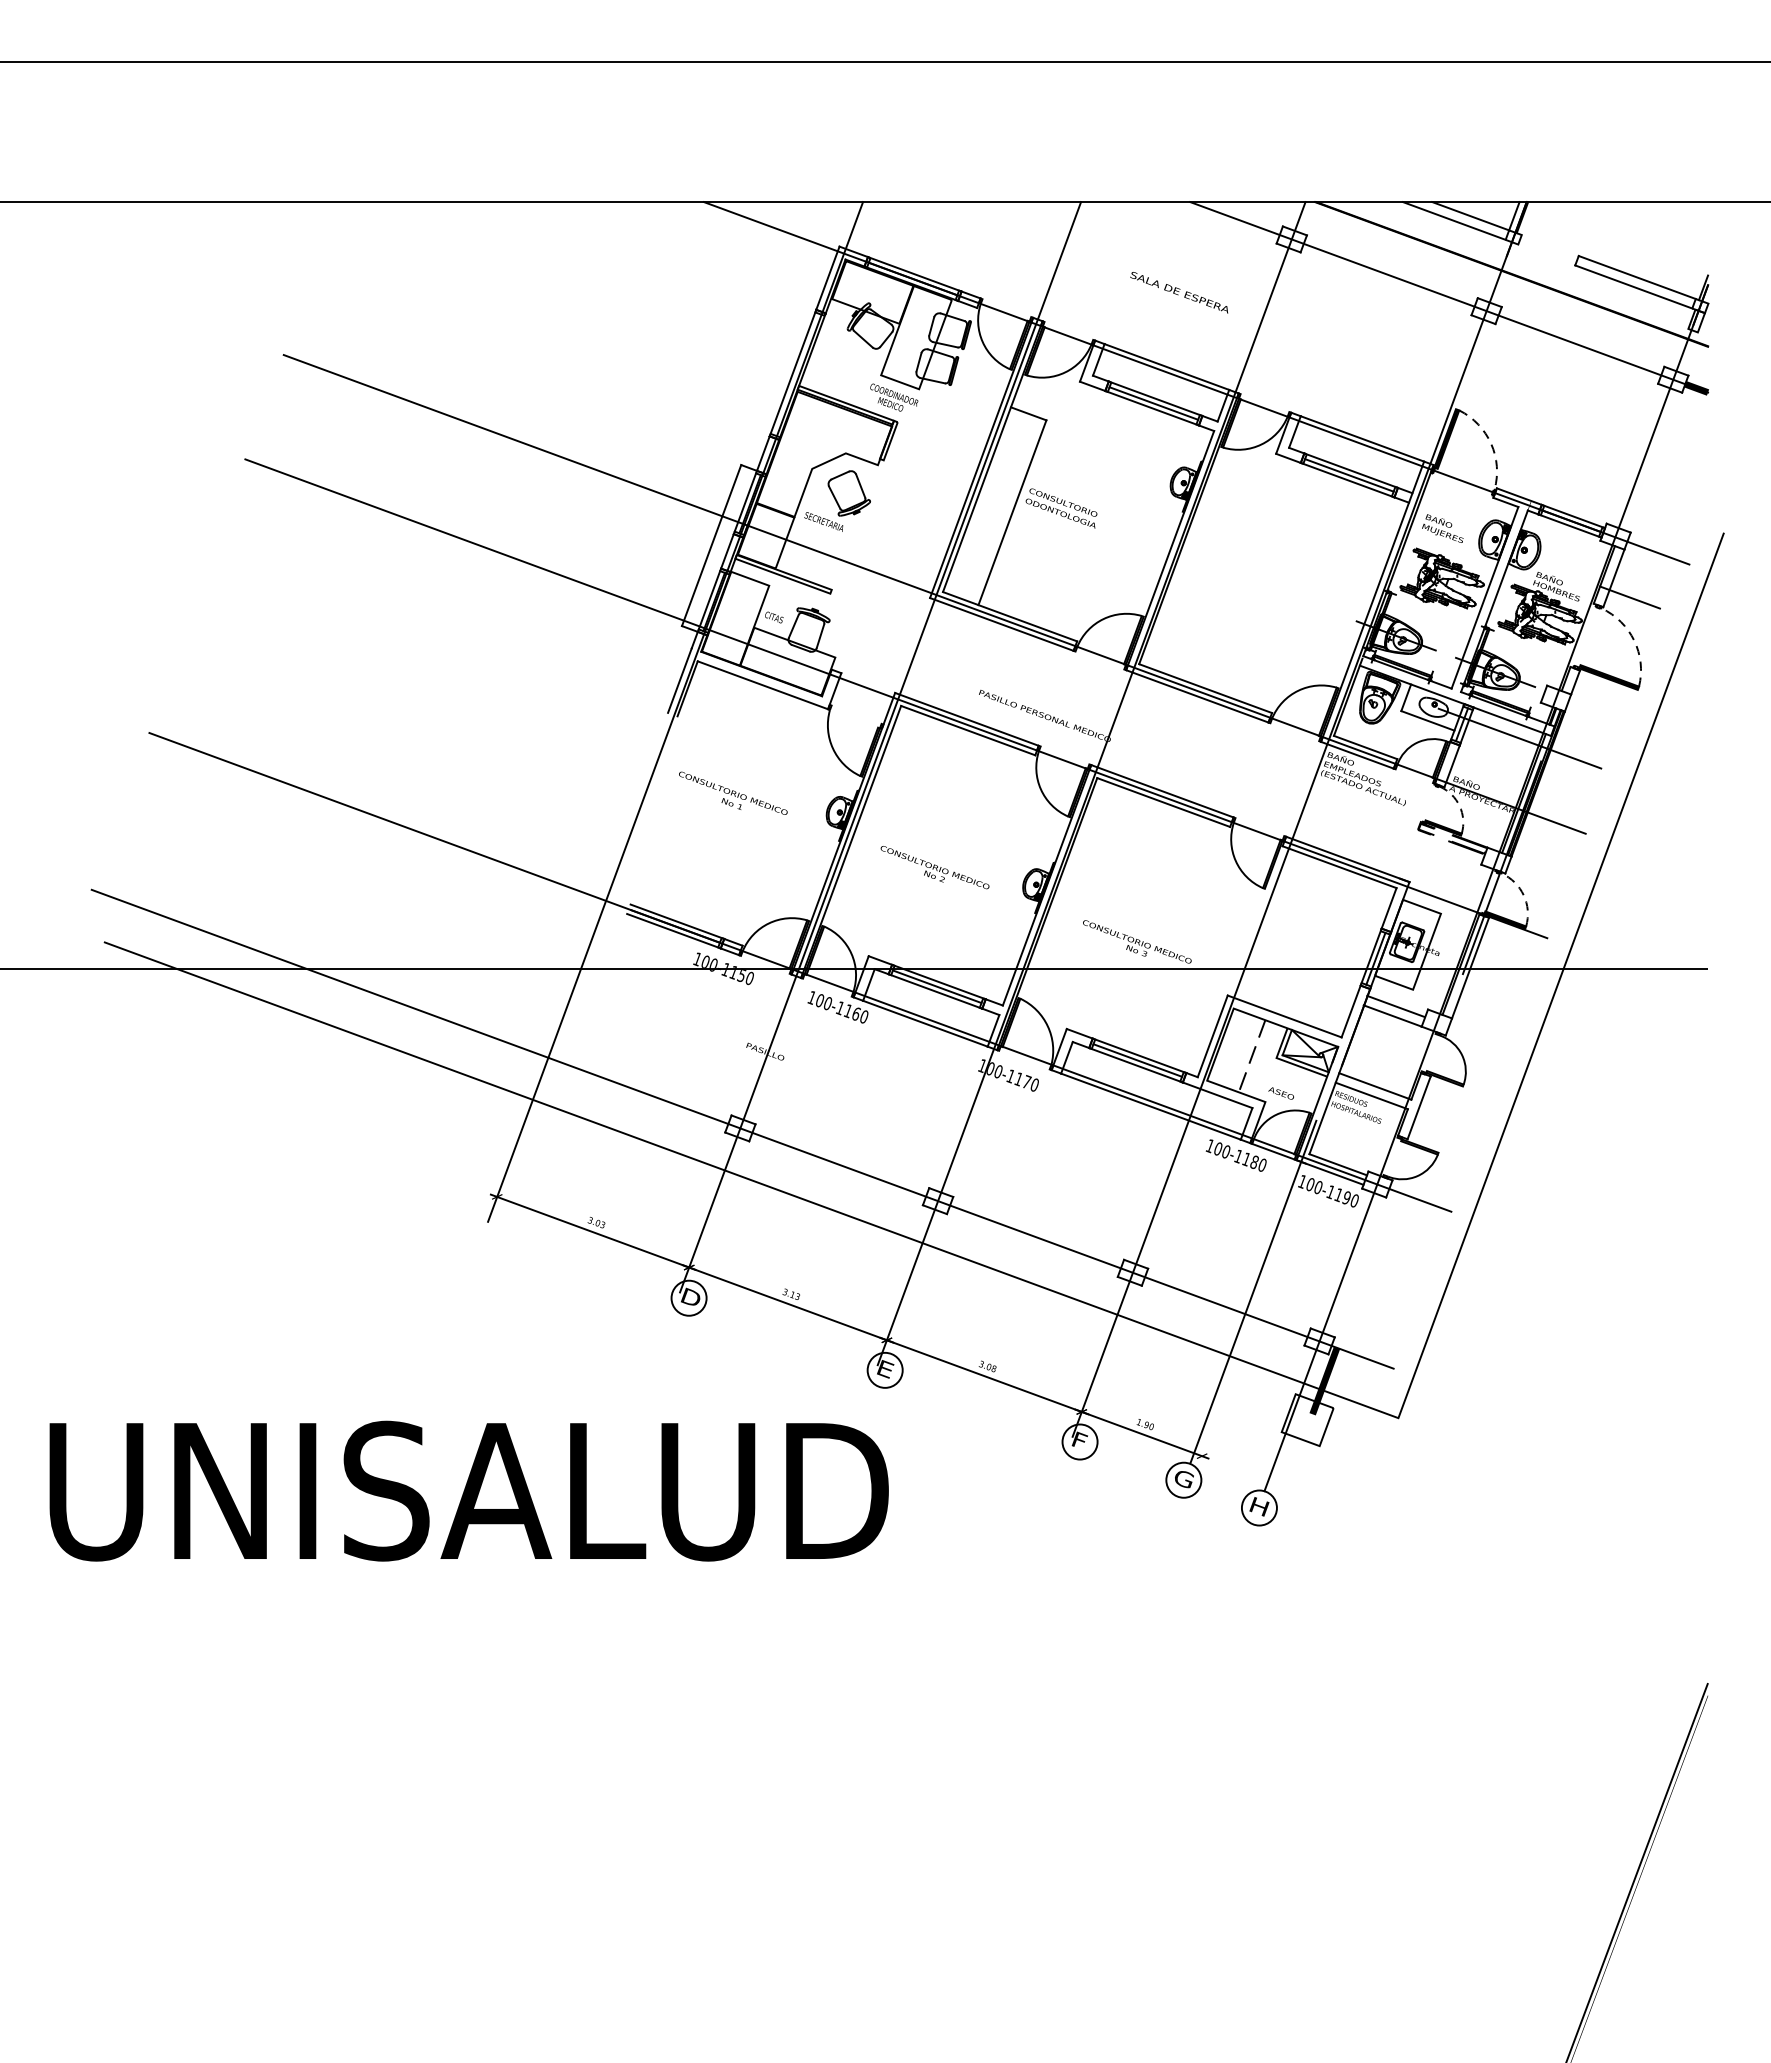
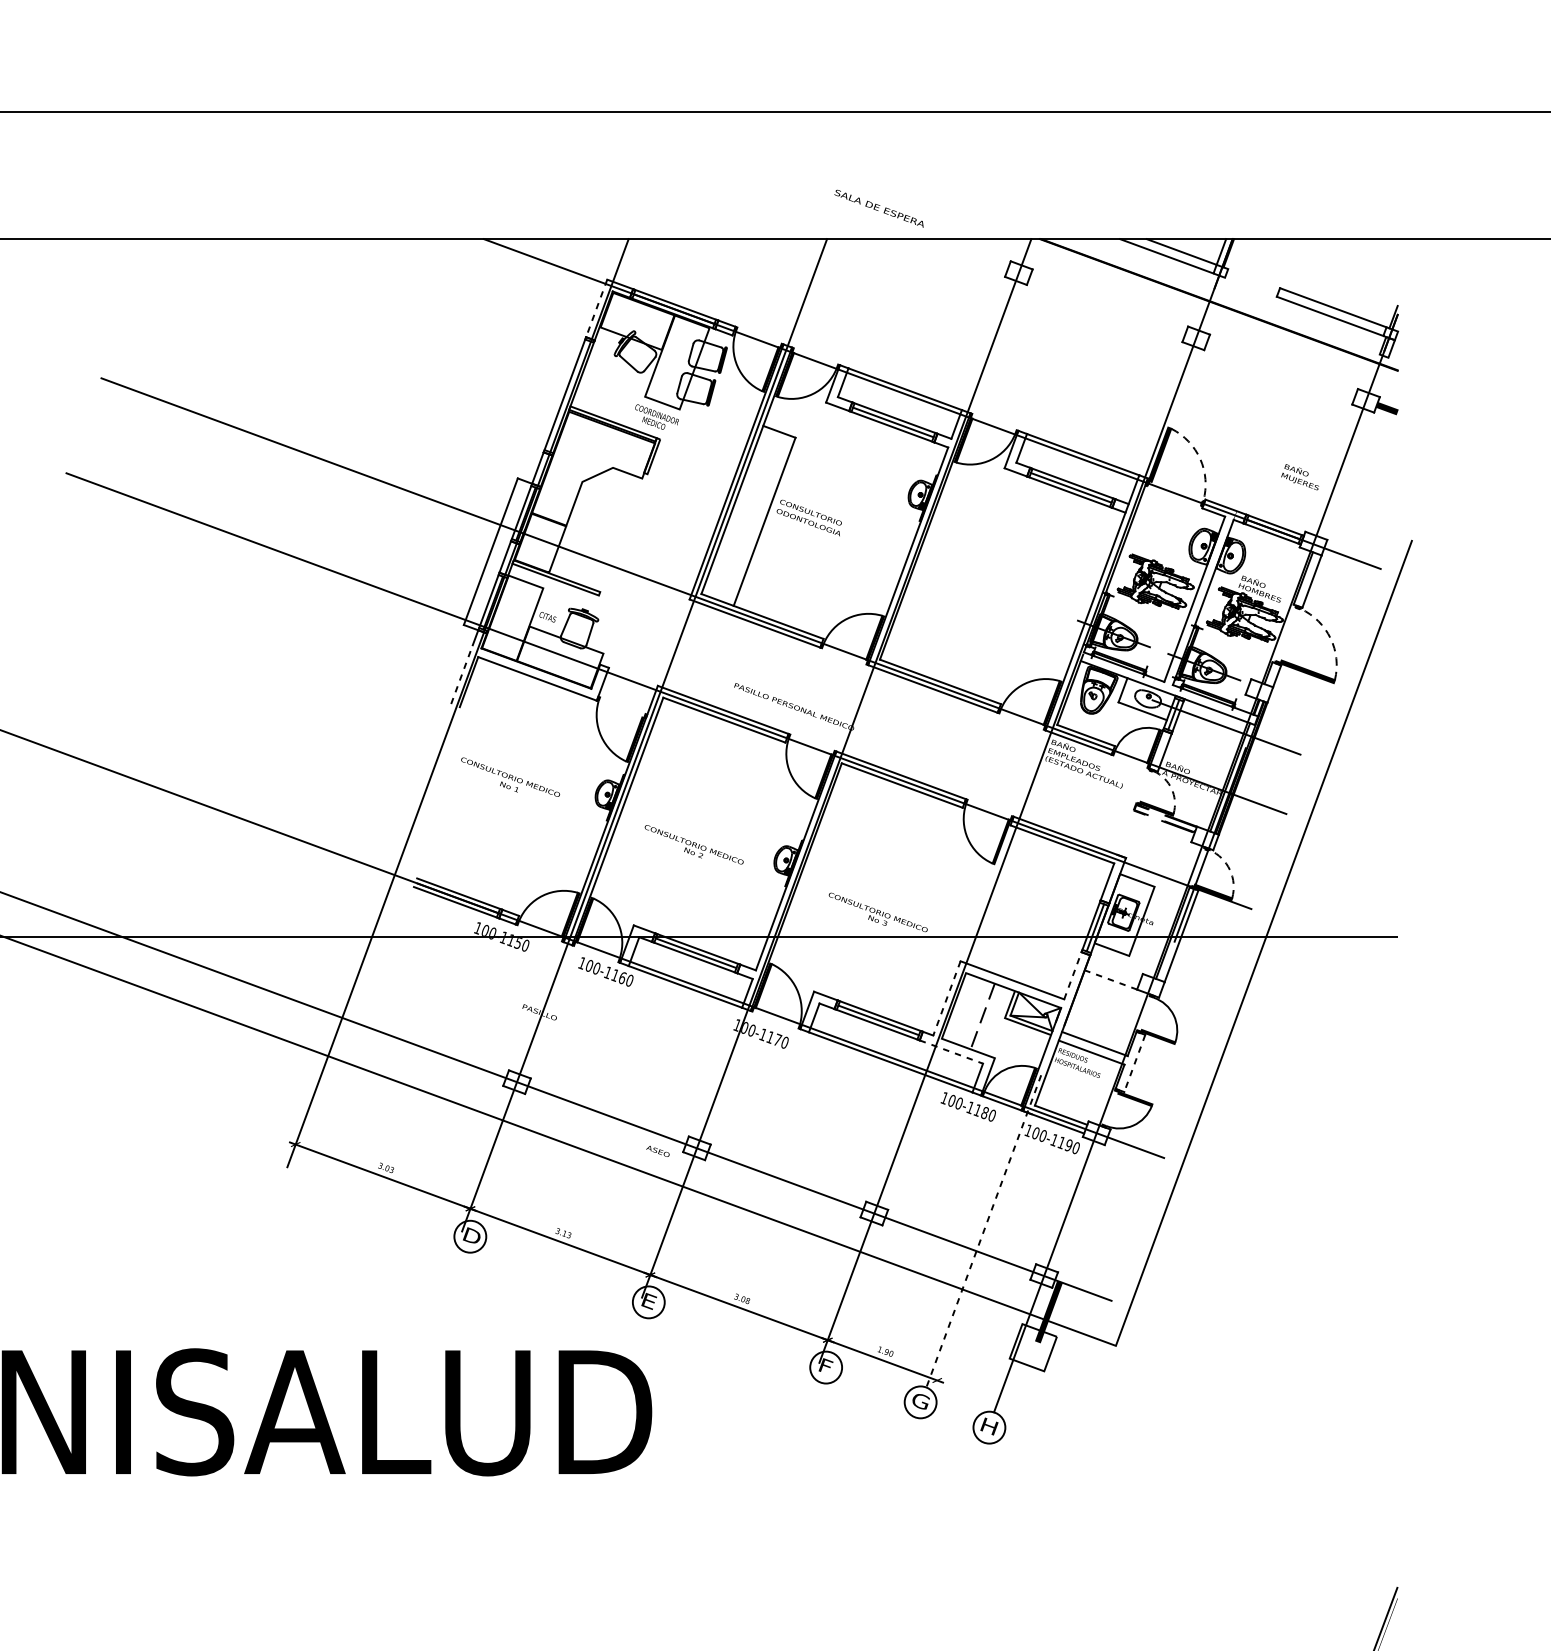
line: (827, 278) -> (596, 308), solid -> dashed
text: (1179, 292) -> (879, 208), moved
line: (1449, 297) -> (1162, 325), removed
part: (837, 500) -> (605, 510), removed
text: (1442, 528) -> (1299, 477), moved
line: (1629, 597) -> (1326, 598), removed
line: (680, 680) -> (462, 674), solid -> dashed
line: (1395, 1006) -> (1113, 971), removed
line: (1351, 1011) -> (1073, 975), solid -> dashed
line: (1392, 1015) -> (1110, 979), solid -> dashed
line: (1212, 1036) -> (946, 998), solid -> dashed
text: (1280, 1093) -> (657, 1151), moved
line: (1218, 1095) -> (952, 1052), solid -> dashed
line: (1419, 1108) -> (1135, 1064), solid -> dashed
line: (1253, 1292) -> (984, 1231), solid -> dashed

